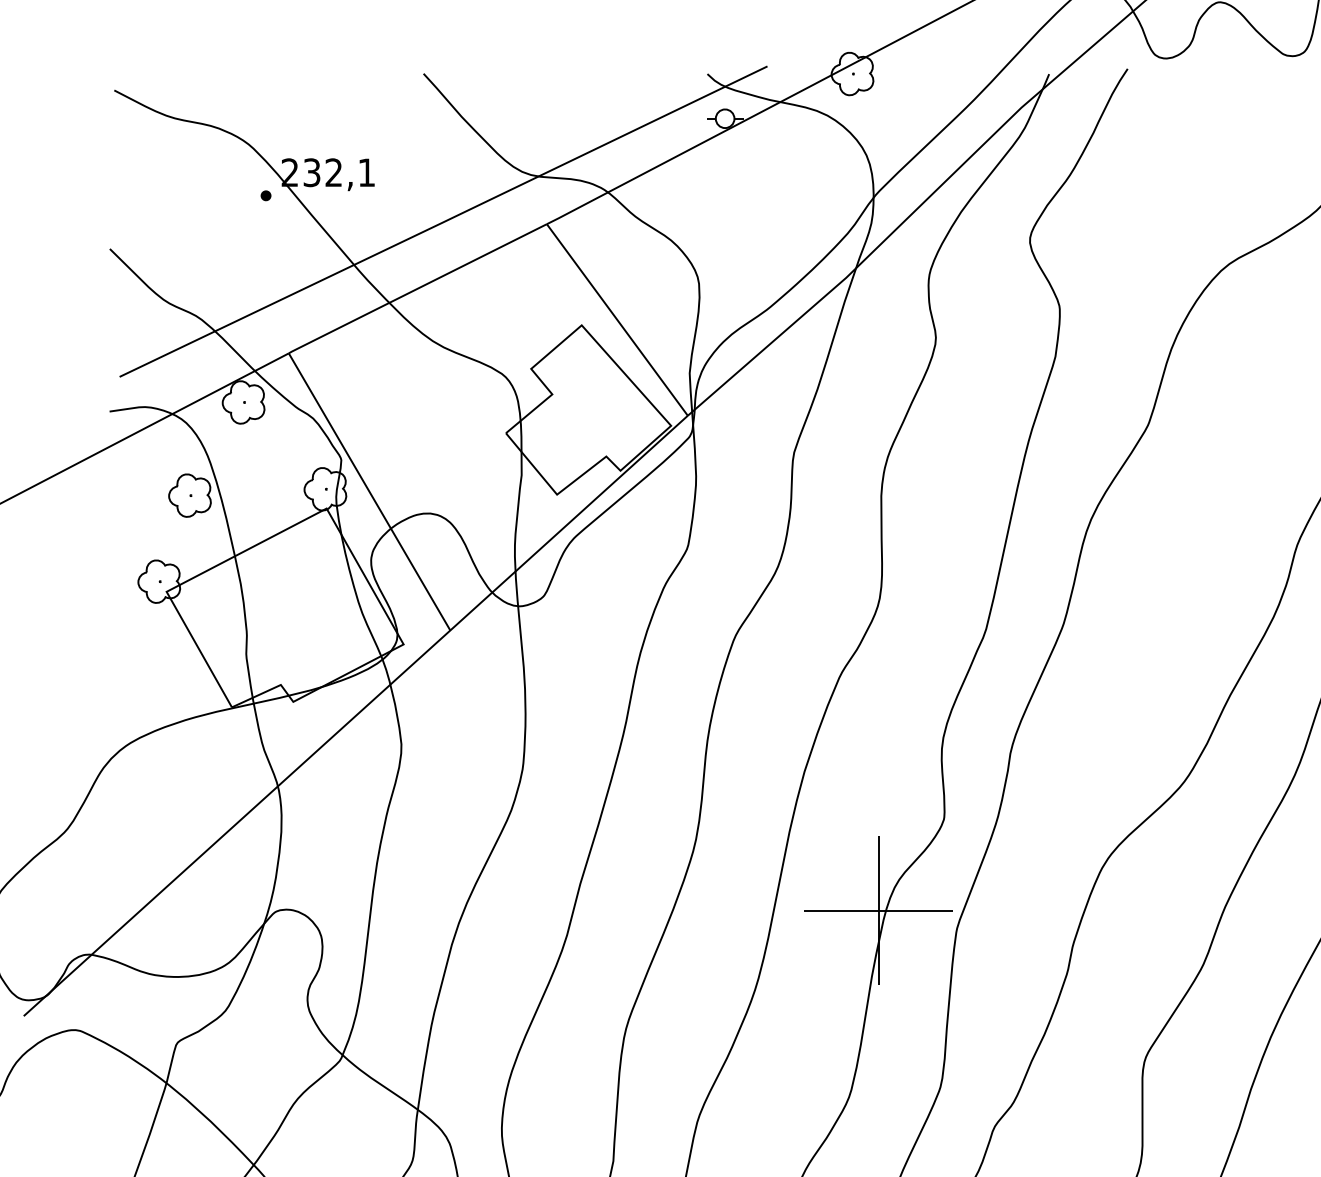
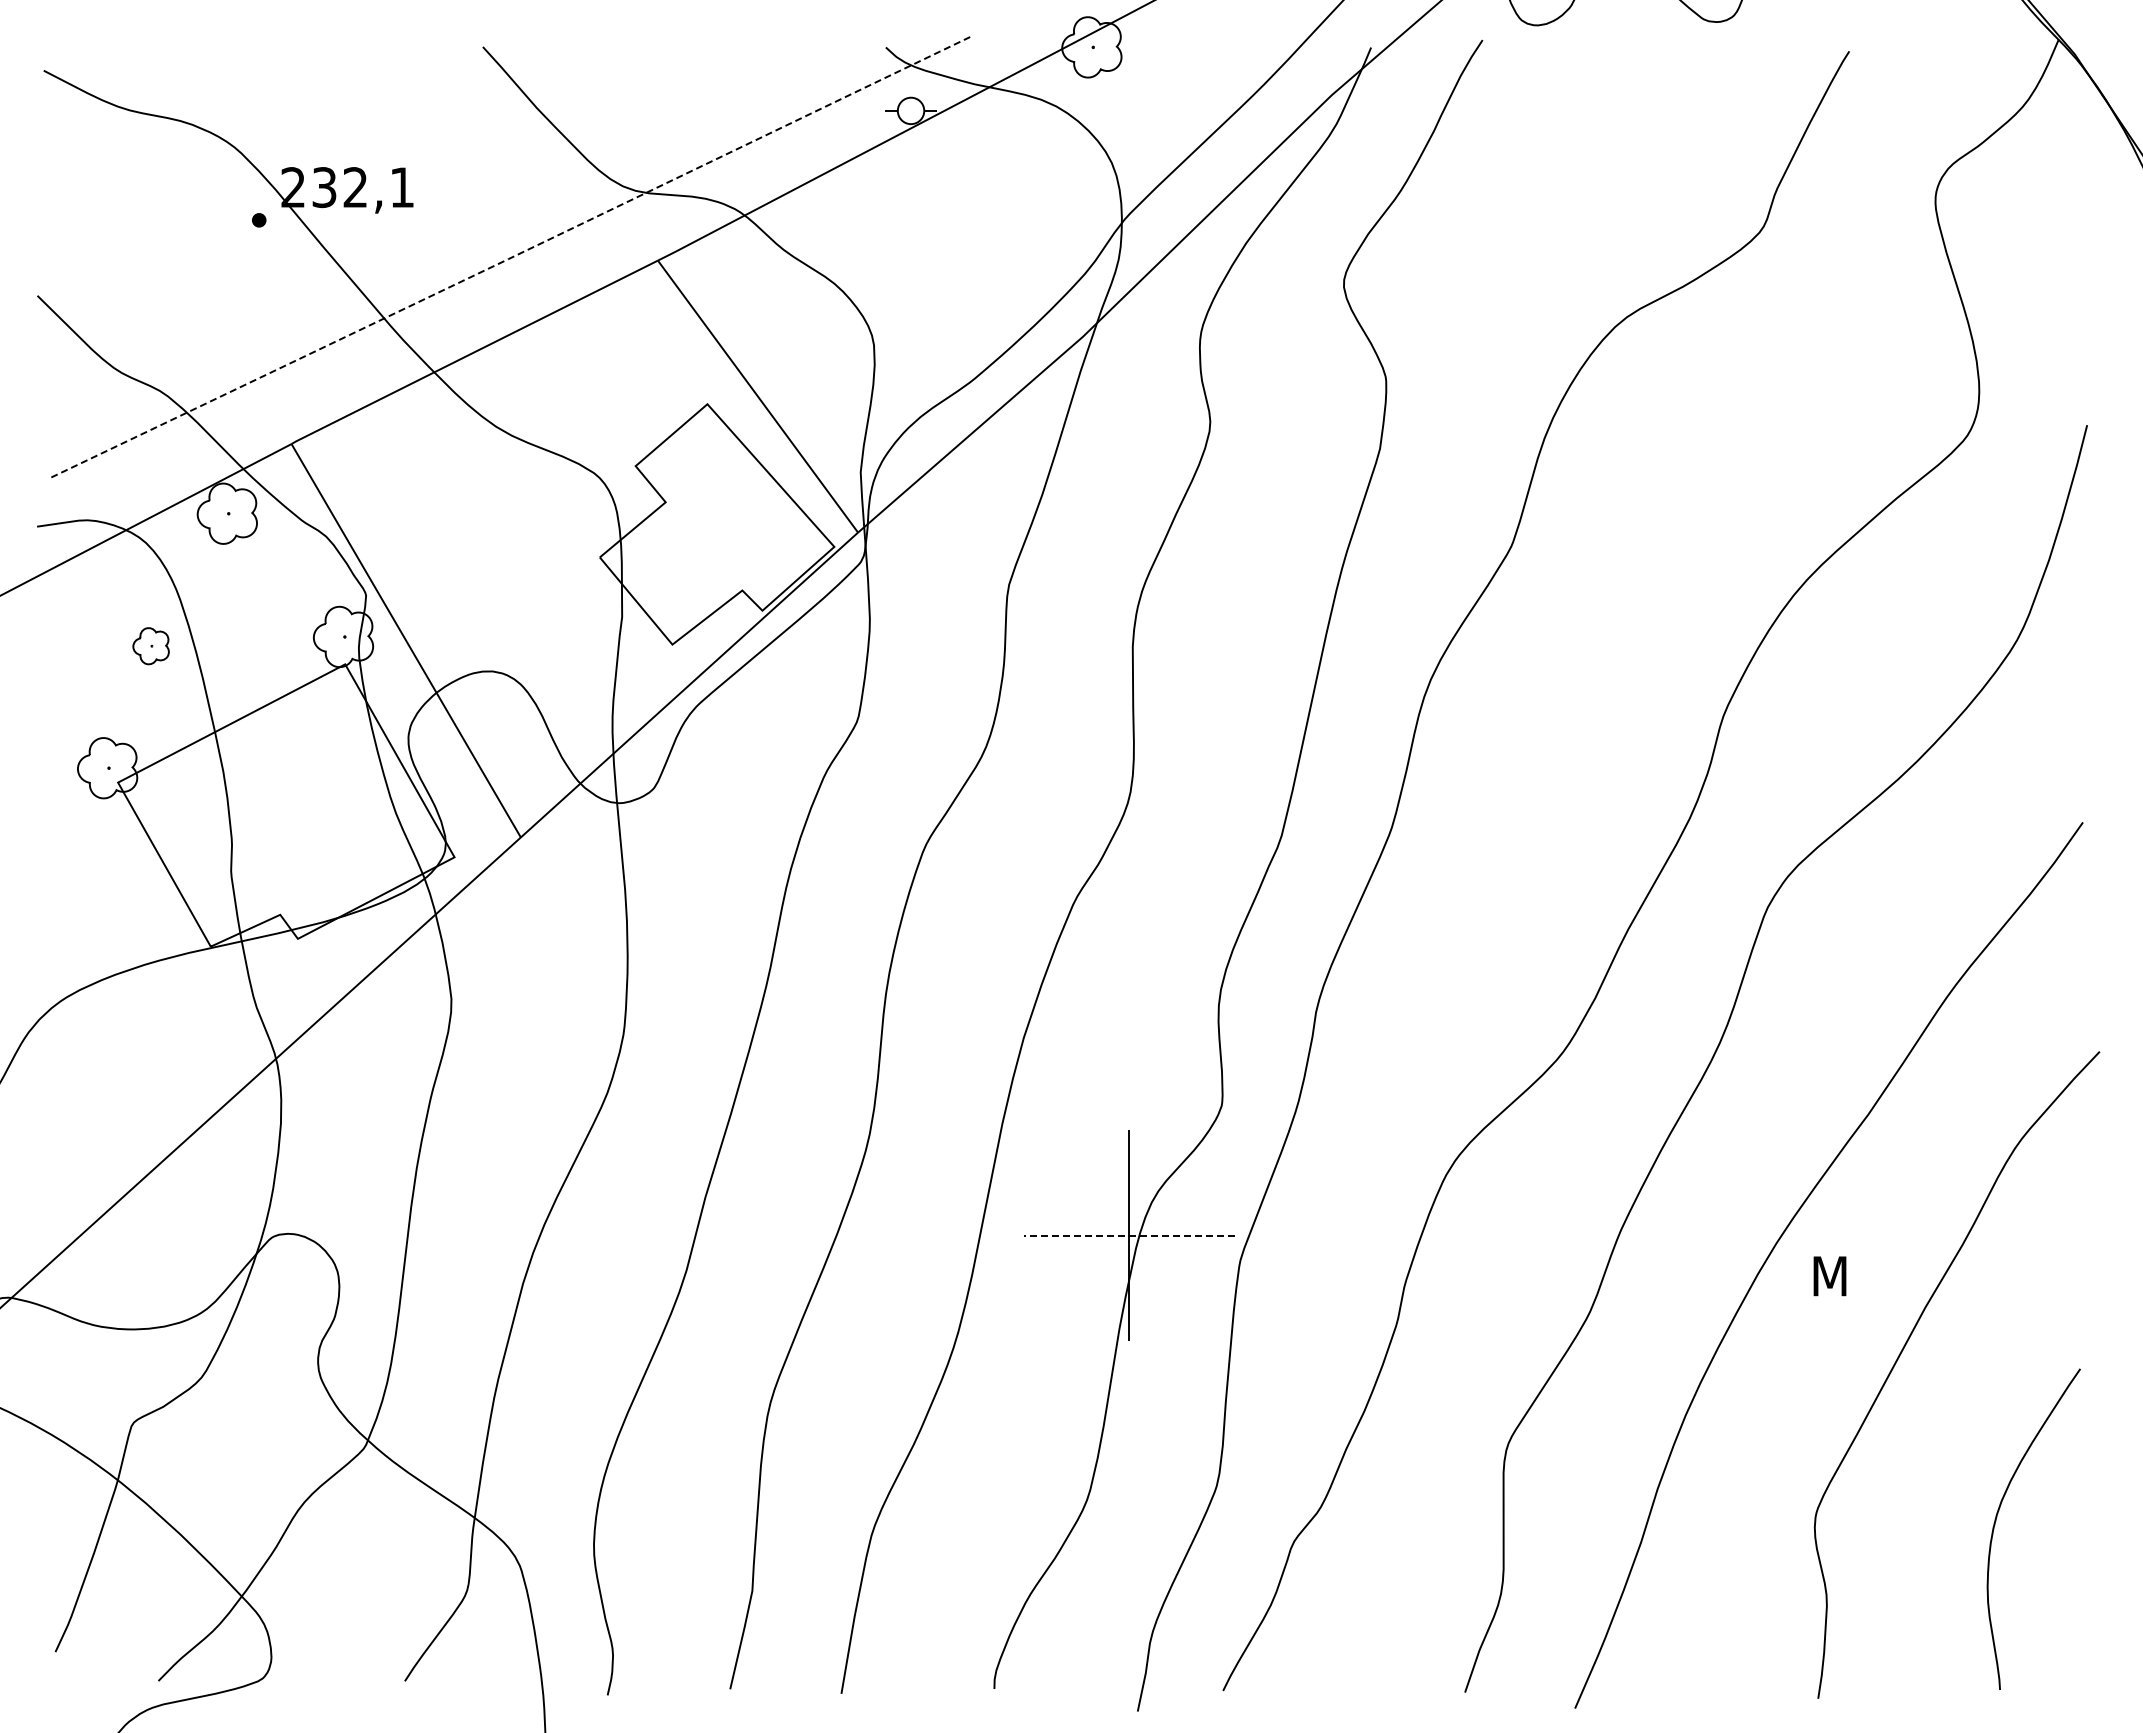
line: (443, 222) -> (511, 257), solid -> dashed
part: (189, 495) -> (150, 646), size x0.6
line: (879, 910) -> (1129, 1235), solid -> dashed

